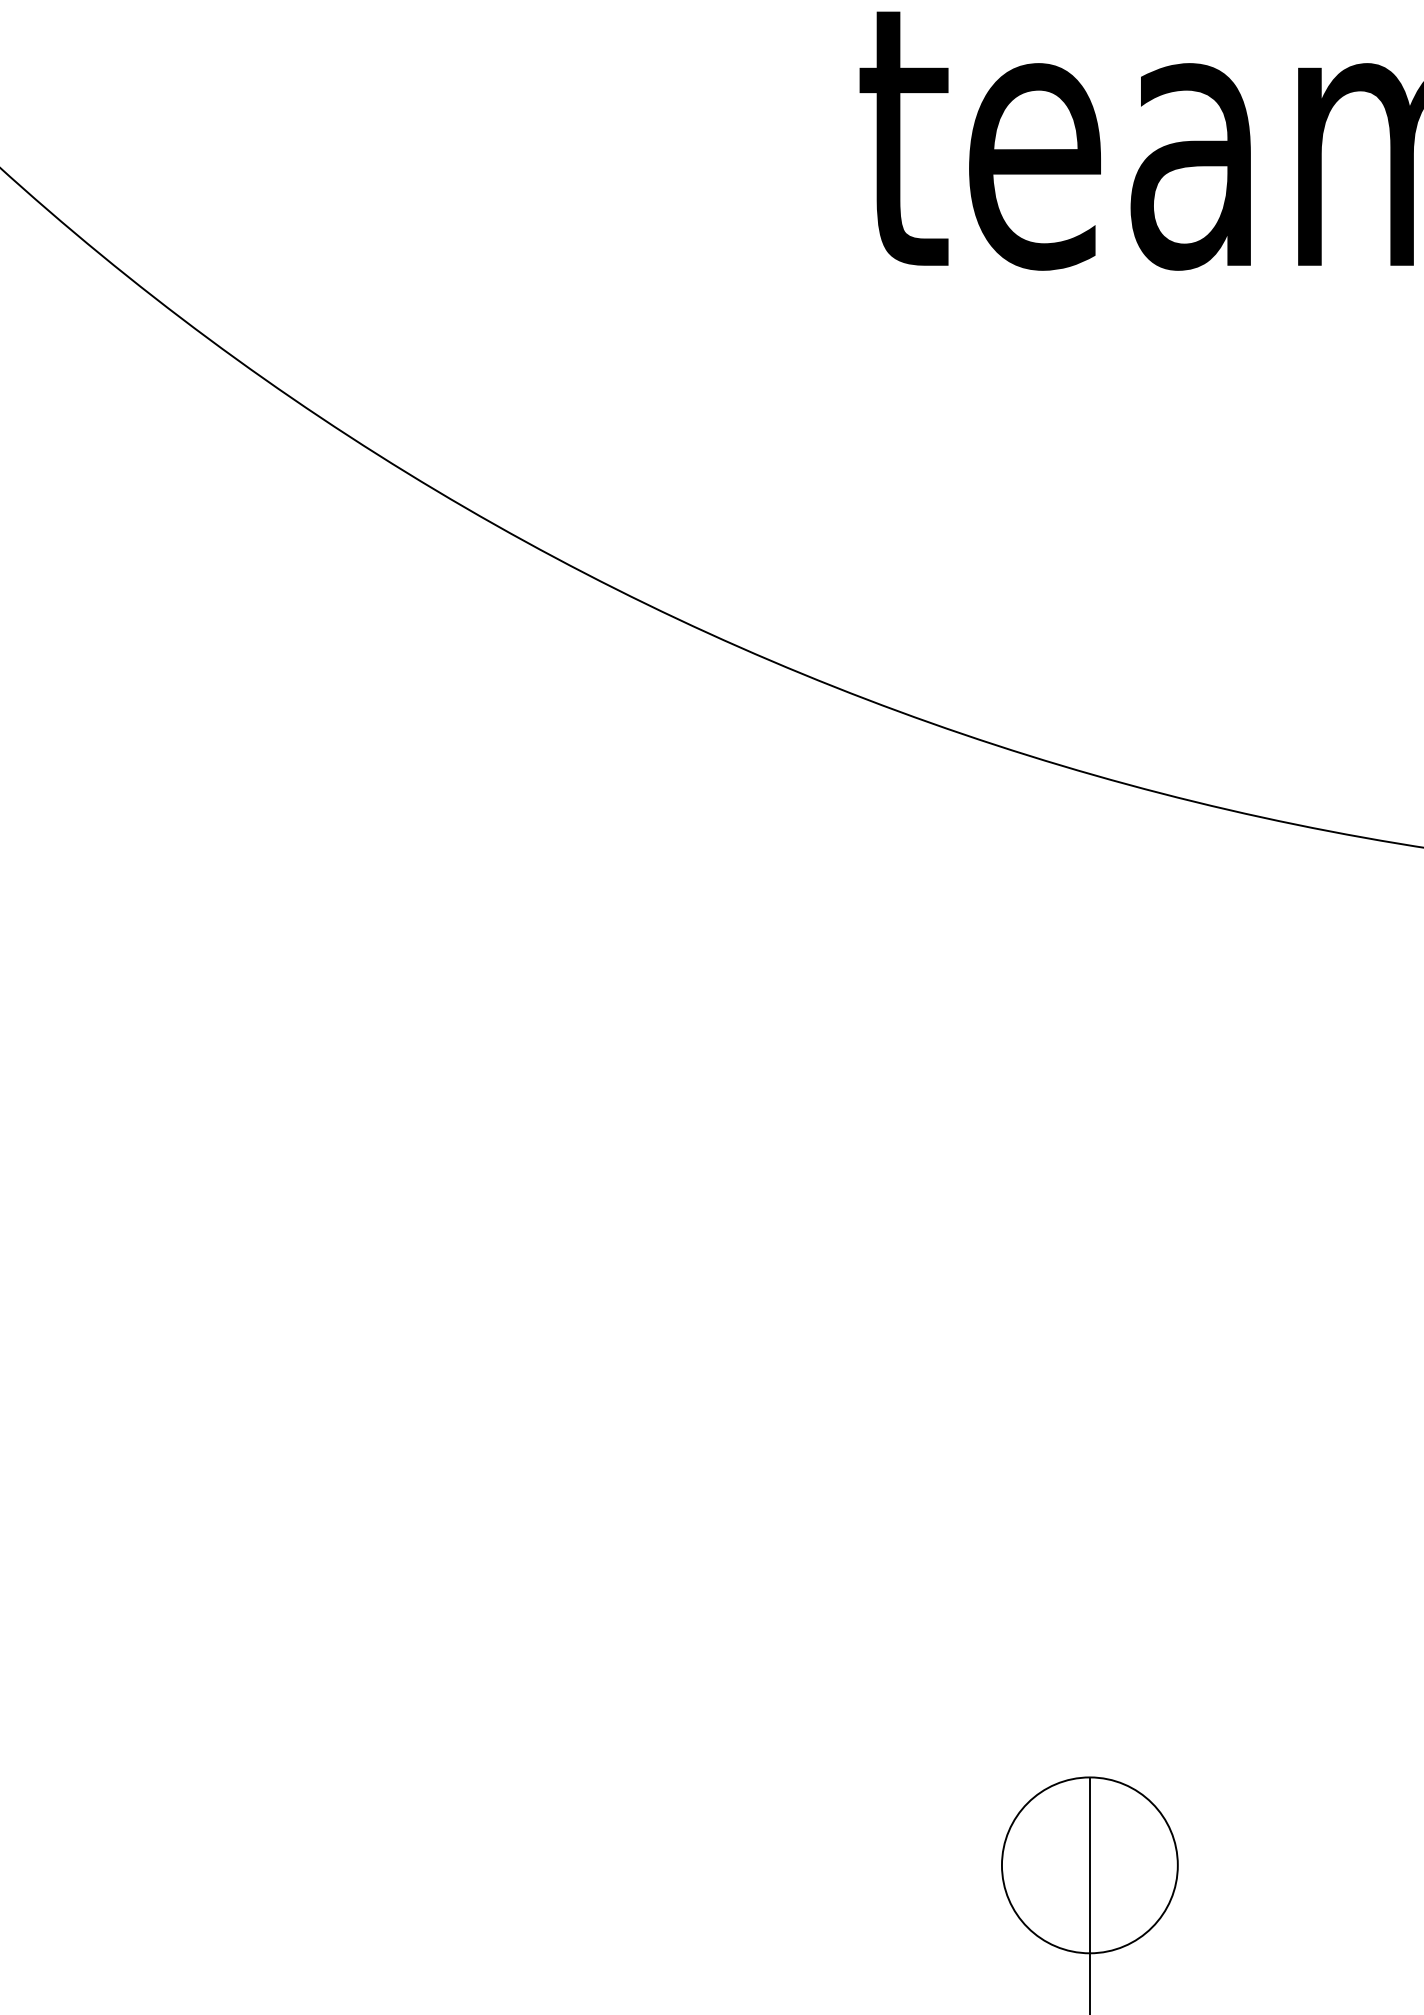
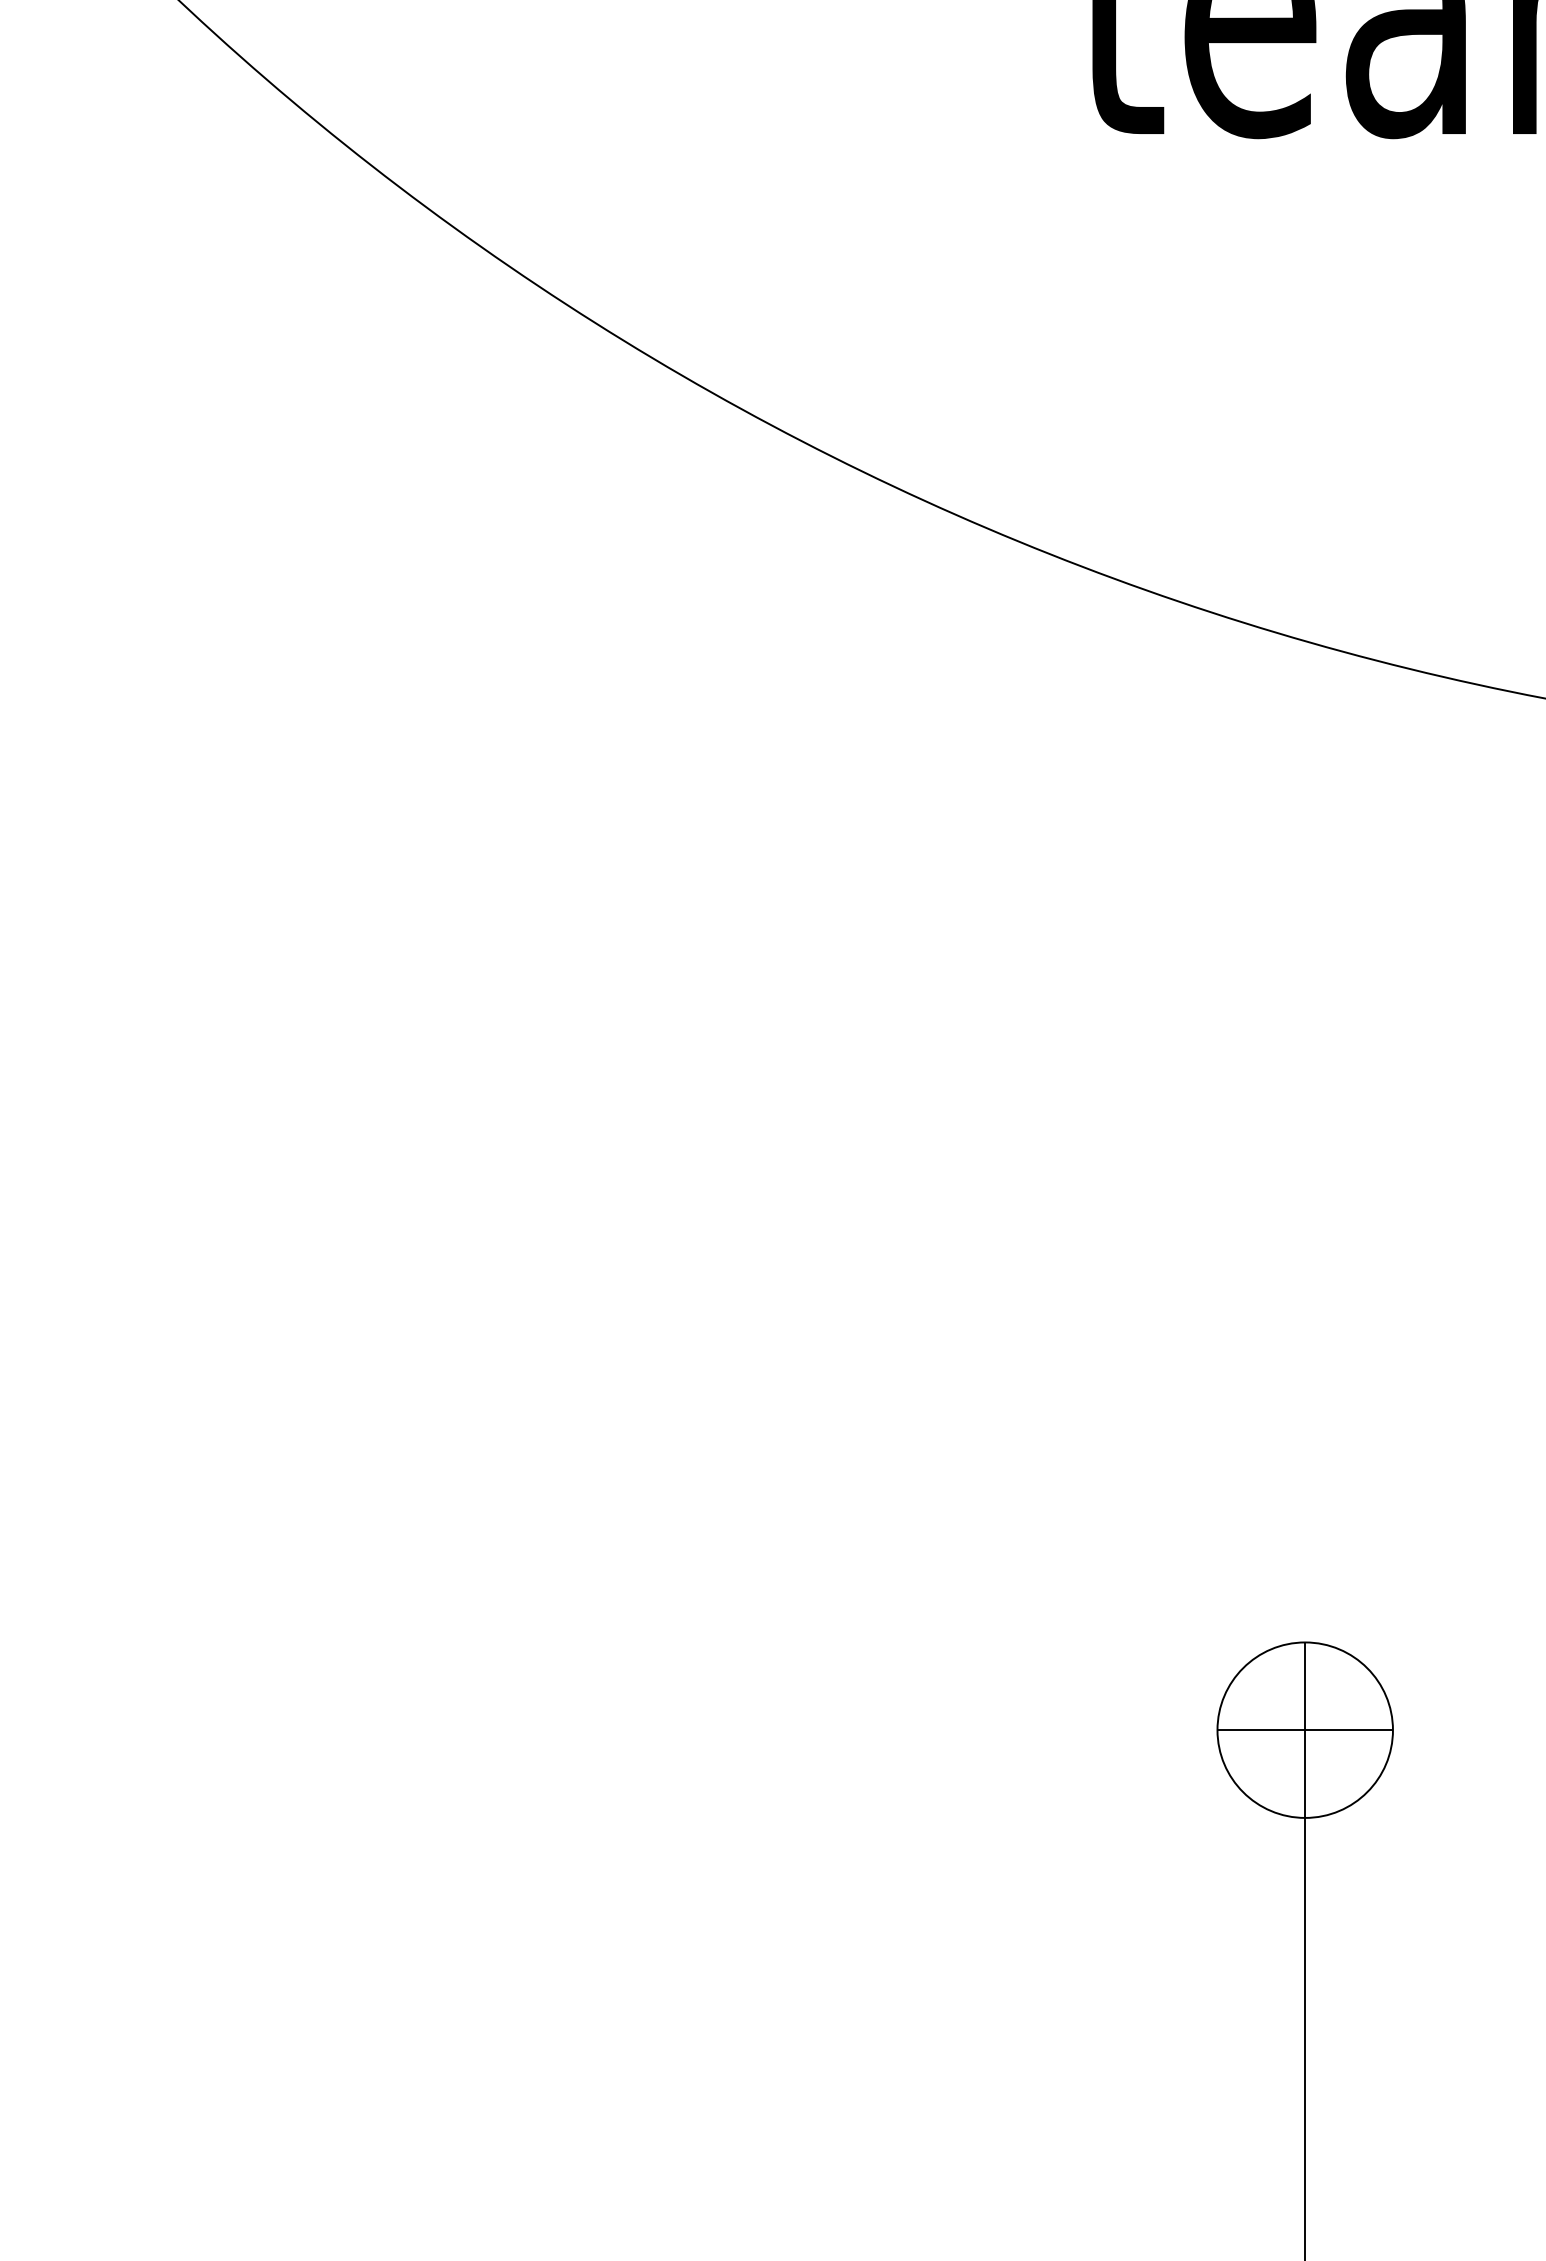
line: (1089, 1865) -> (1304, 1730), added

